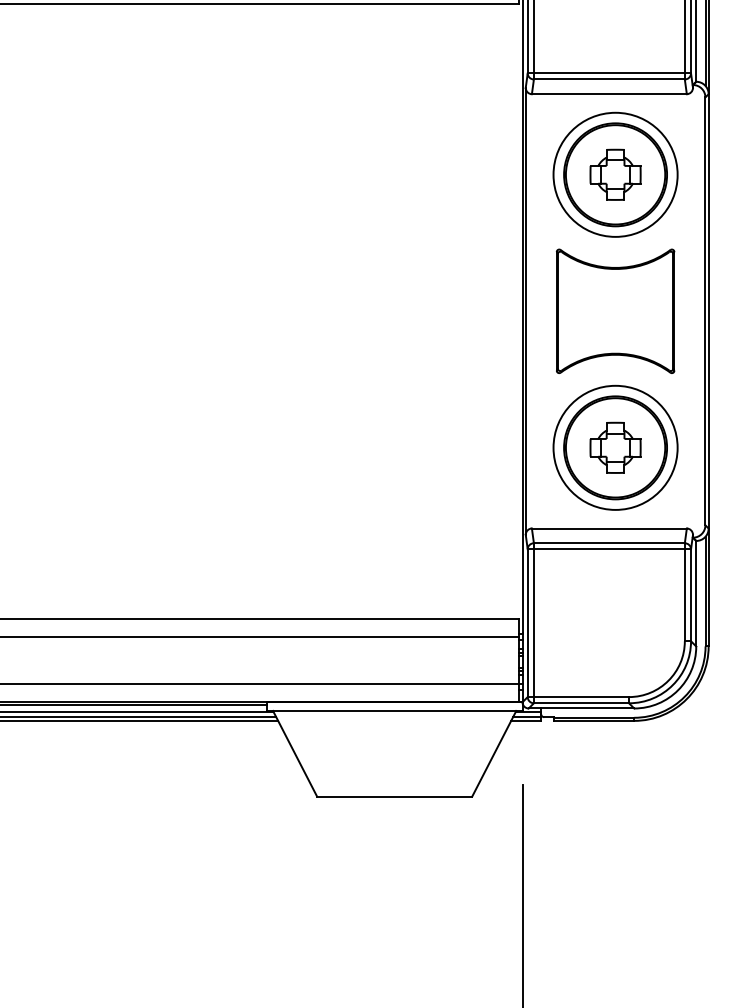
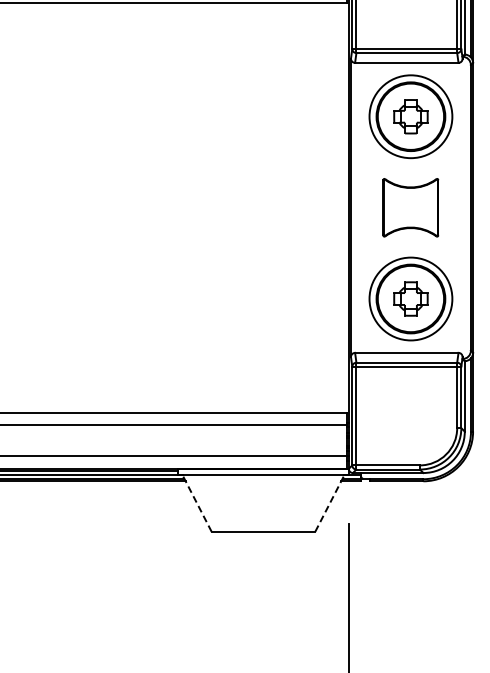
part: (614, 310) -> (410, 207), size x0.7
line: (294, 752) -> (196, 502), solid -> dashed
line: (495, 752) -> (330, 502), solid -> dashed

